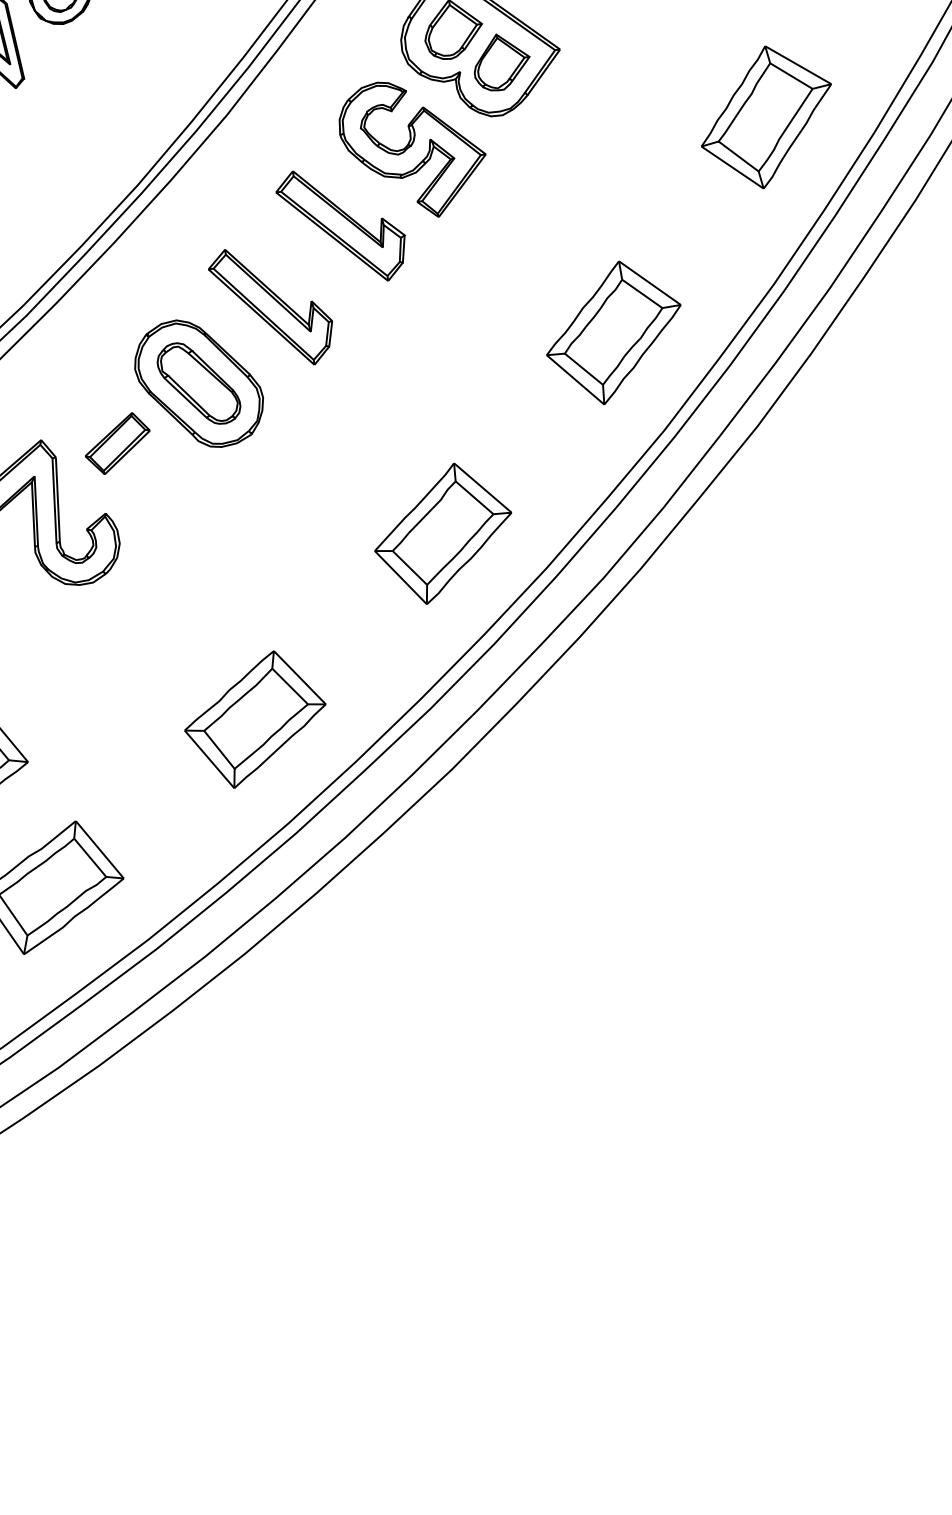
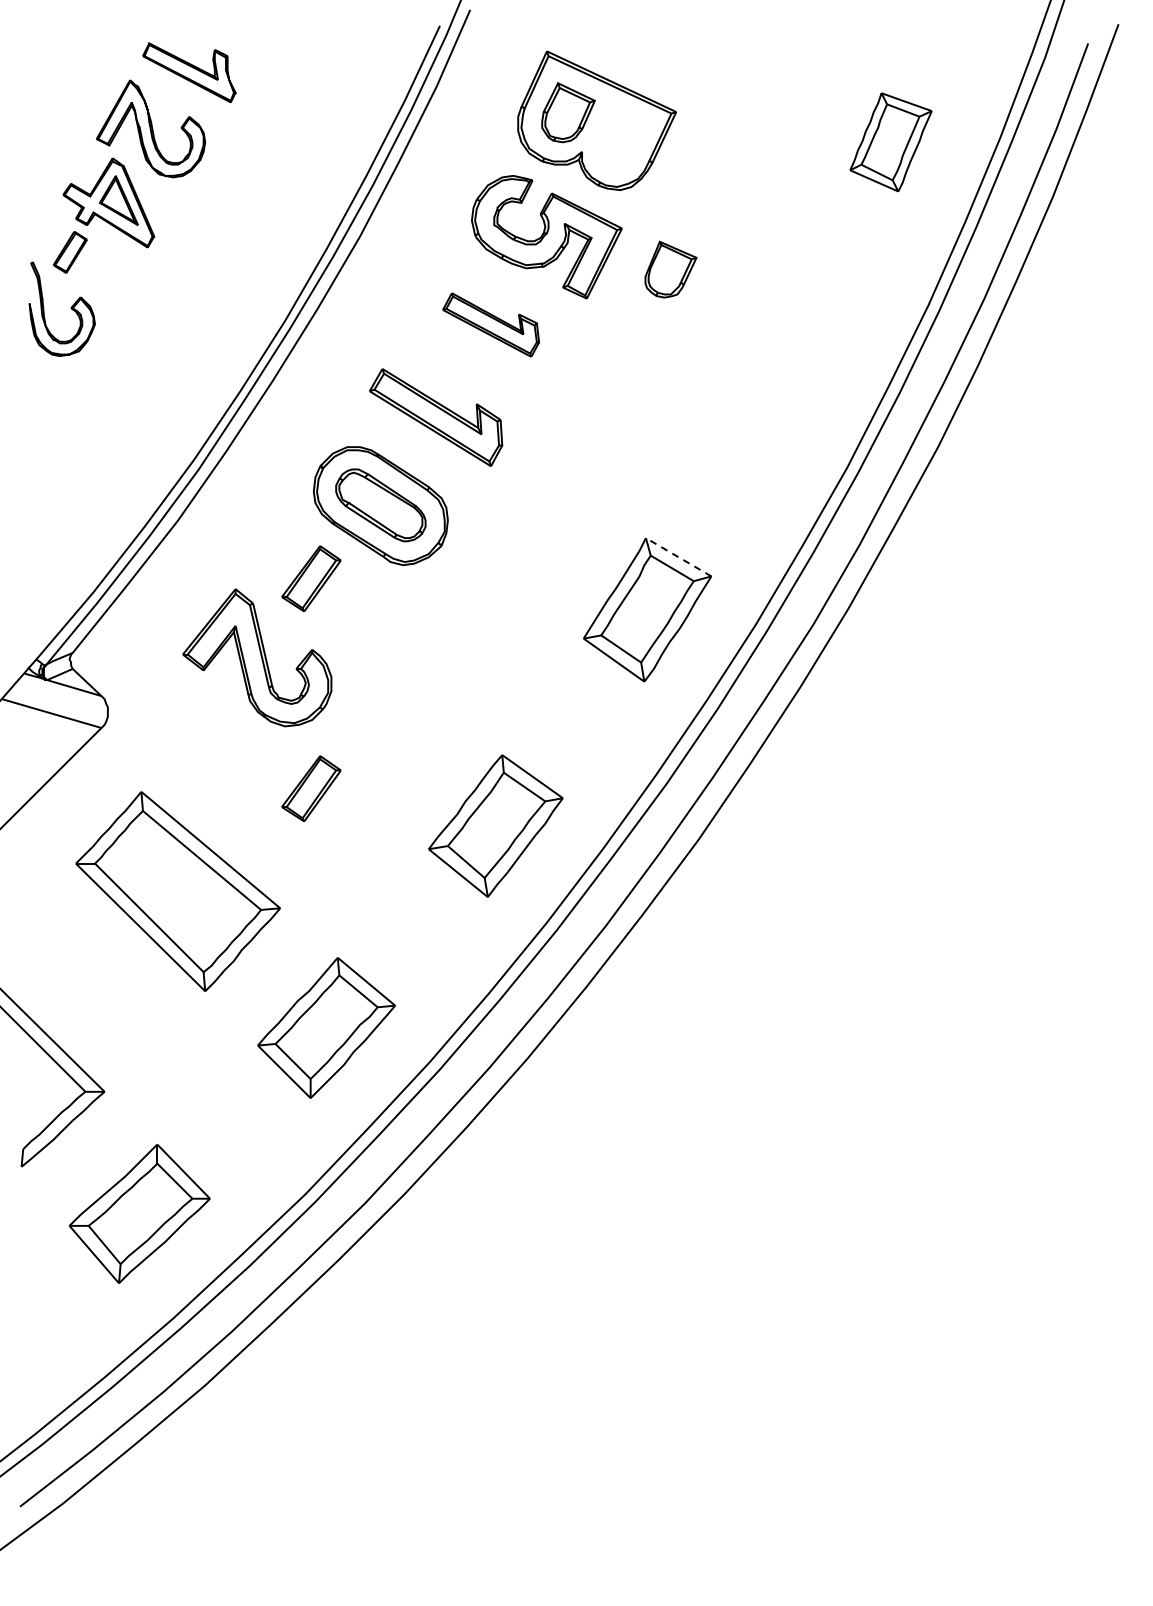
part: (501, 63) -> (670, 269), moved
part: (765, 117) -> (890, 142), size x0.7
part: (339, 225) -> (490, 324), size x0.7
part: (613, 333) -> (779, 381), removed
line: (482, 488) -> (678, 557), solid -> dashed
part: (80, 649) -> (311, 788), added

